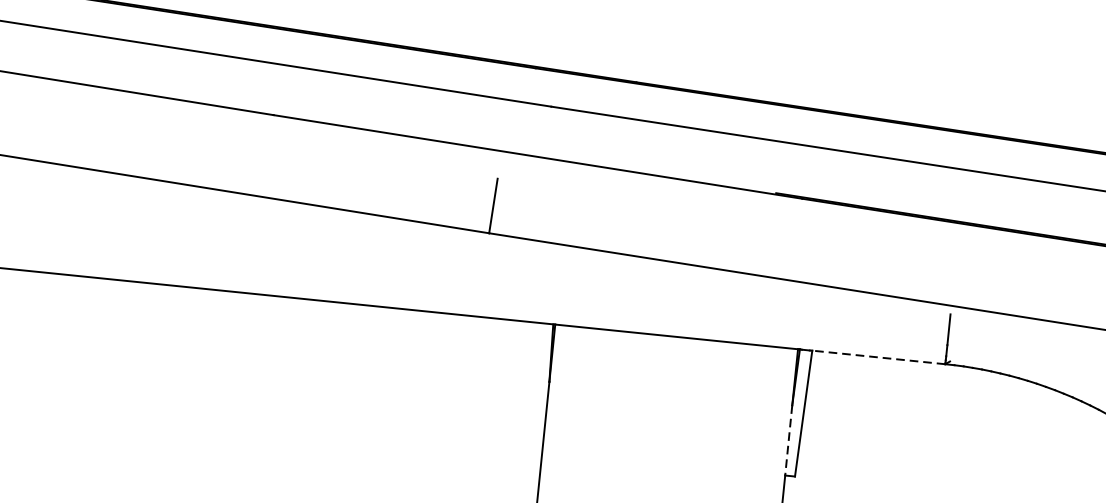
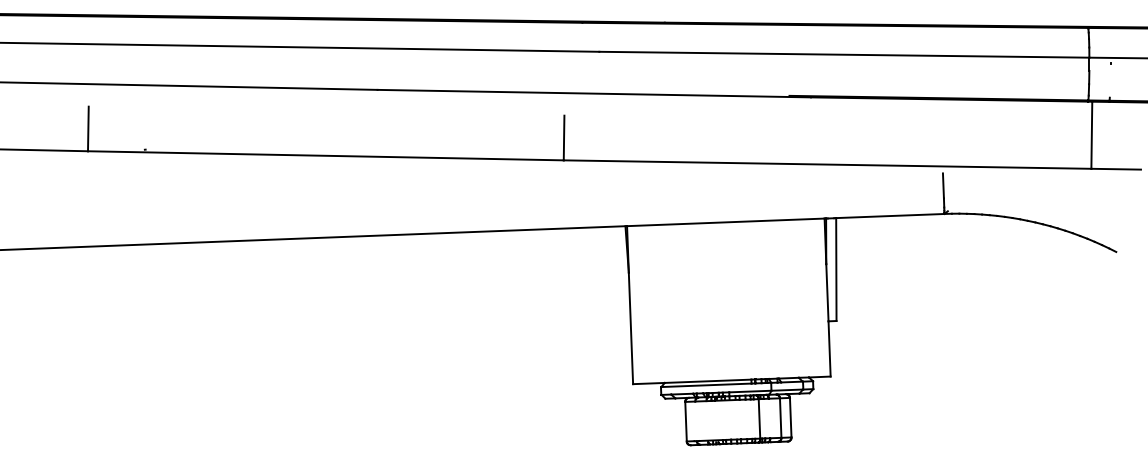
line: (877, 357) -> (889, 216), dashed -> solid
line: (788, 440) -> (827, 292), dashed -> solid

